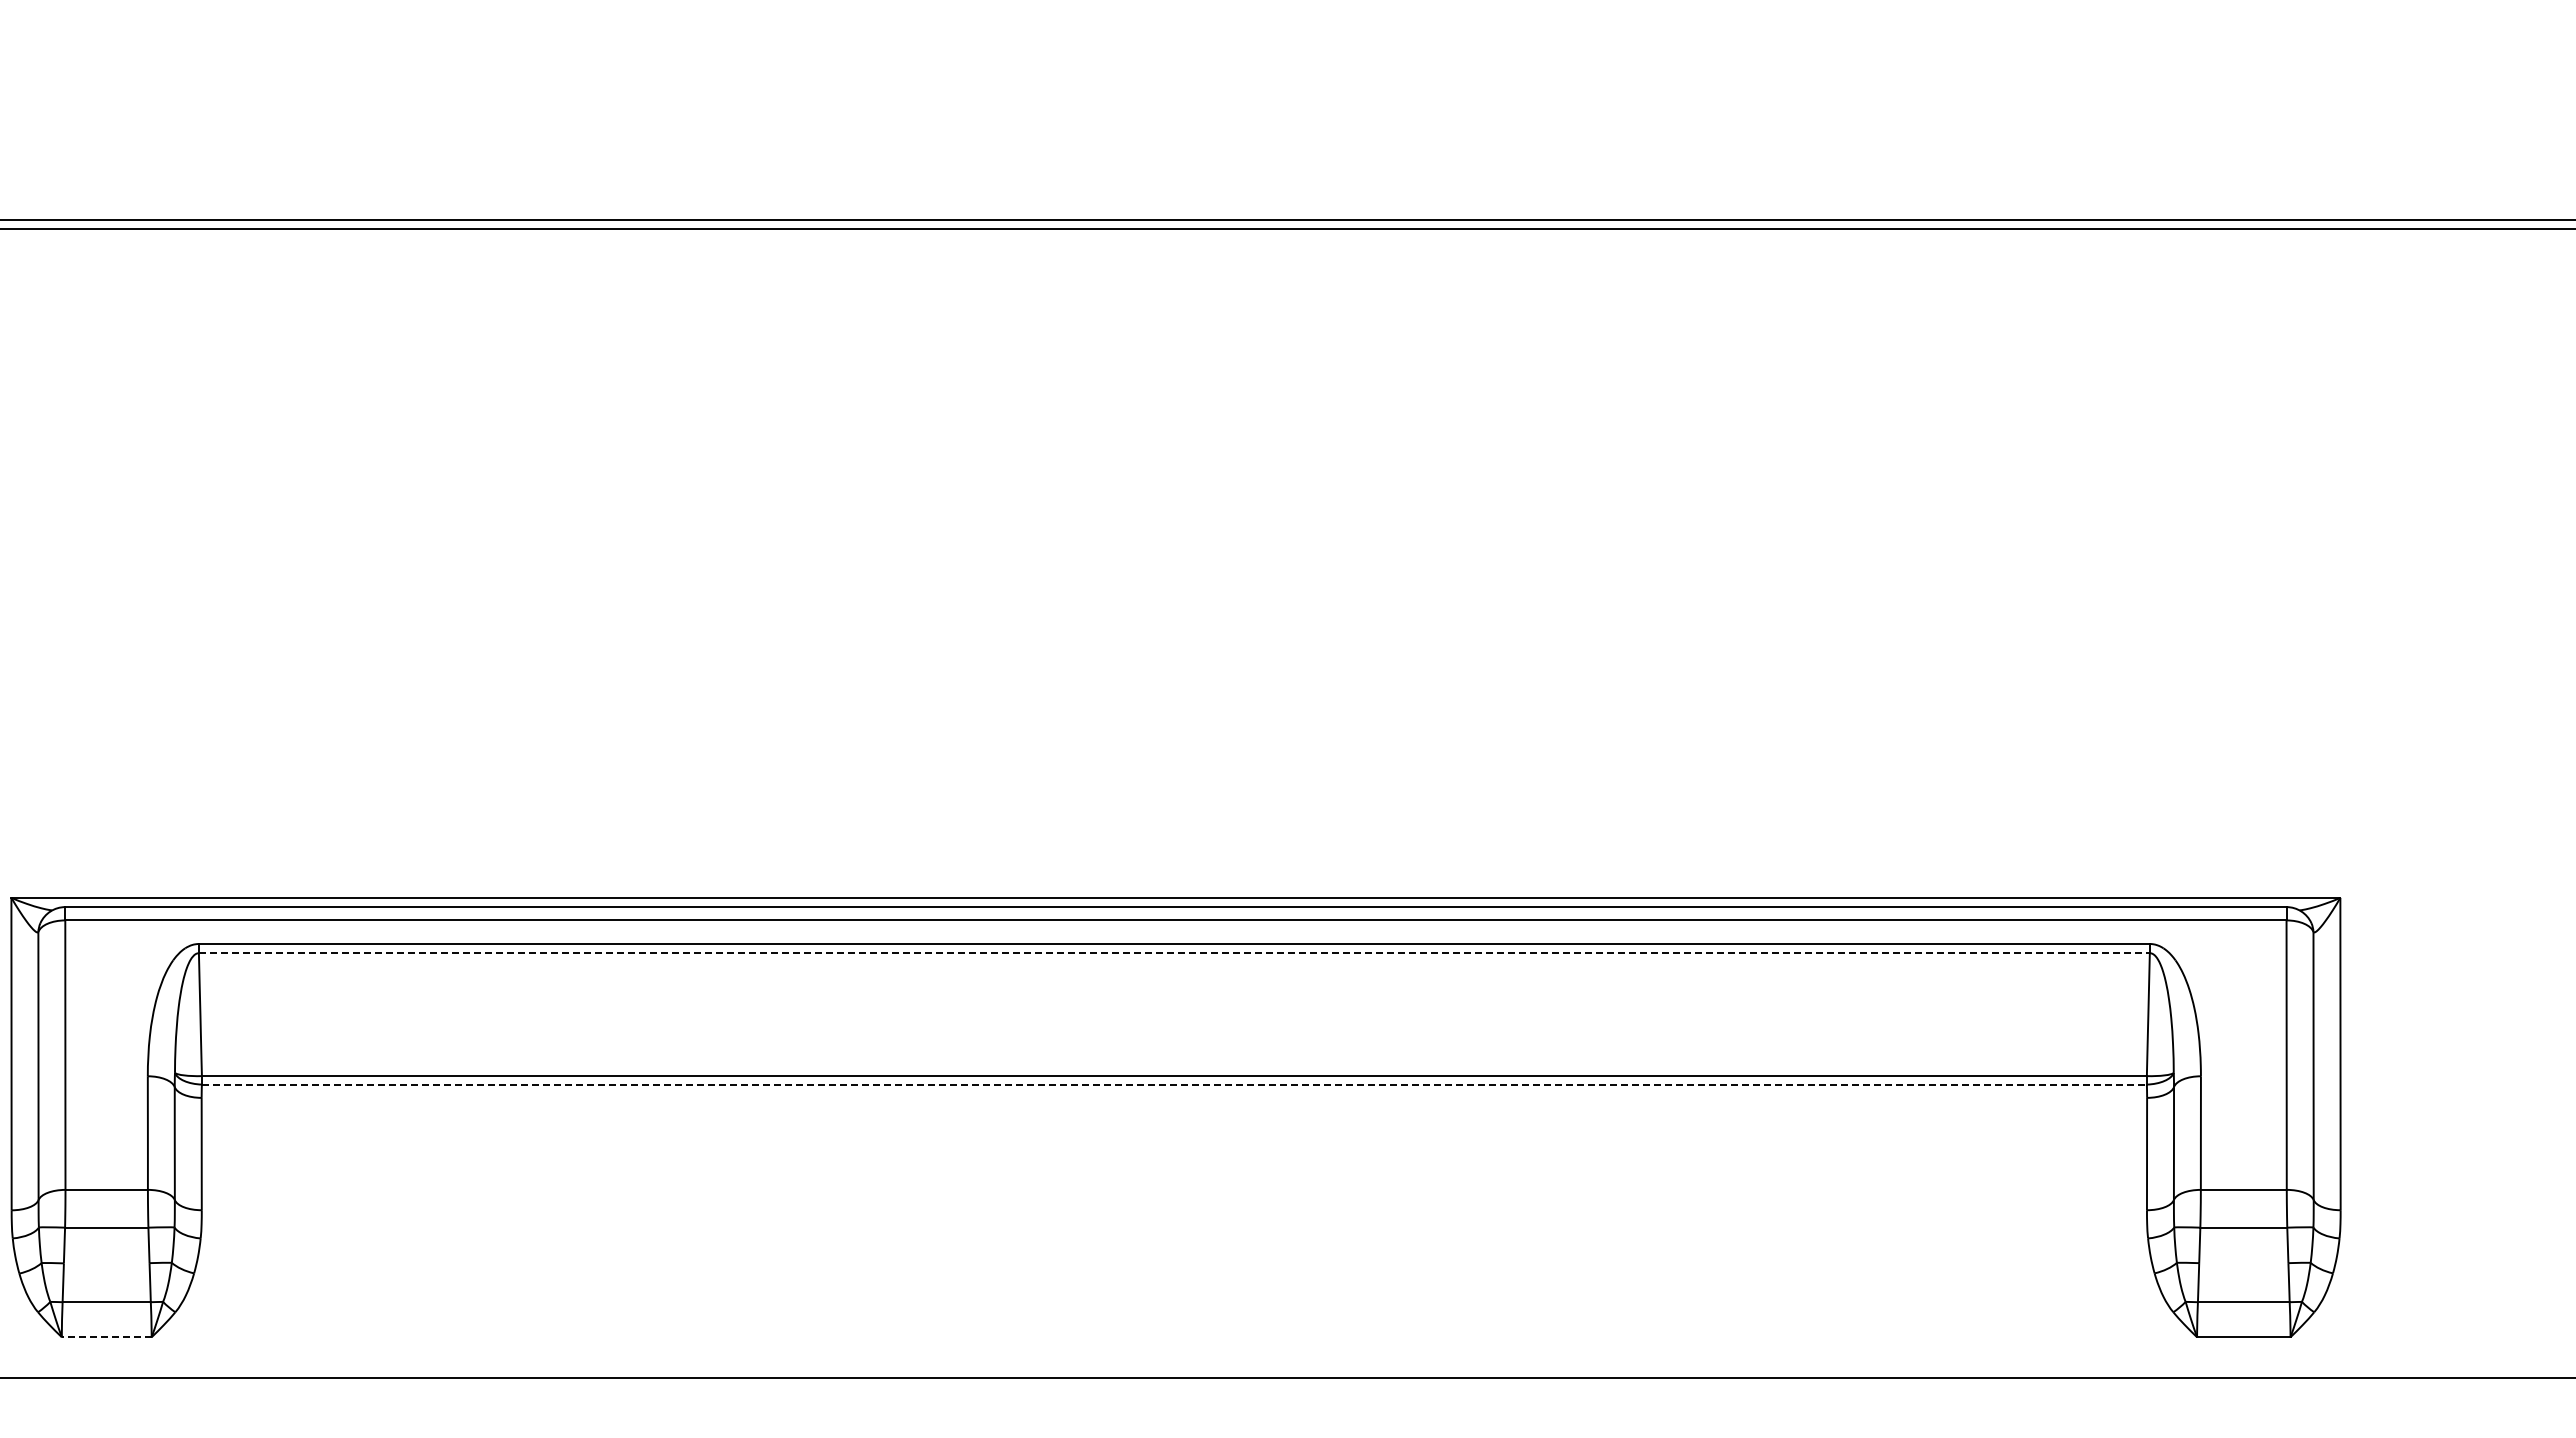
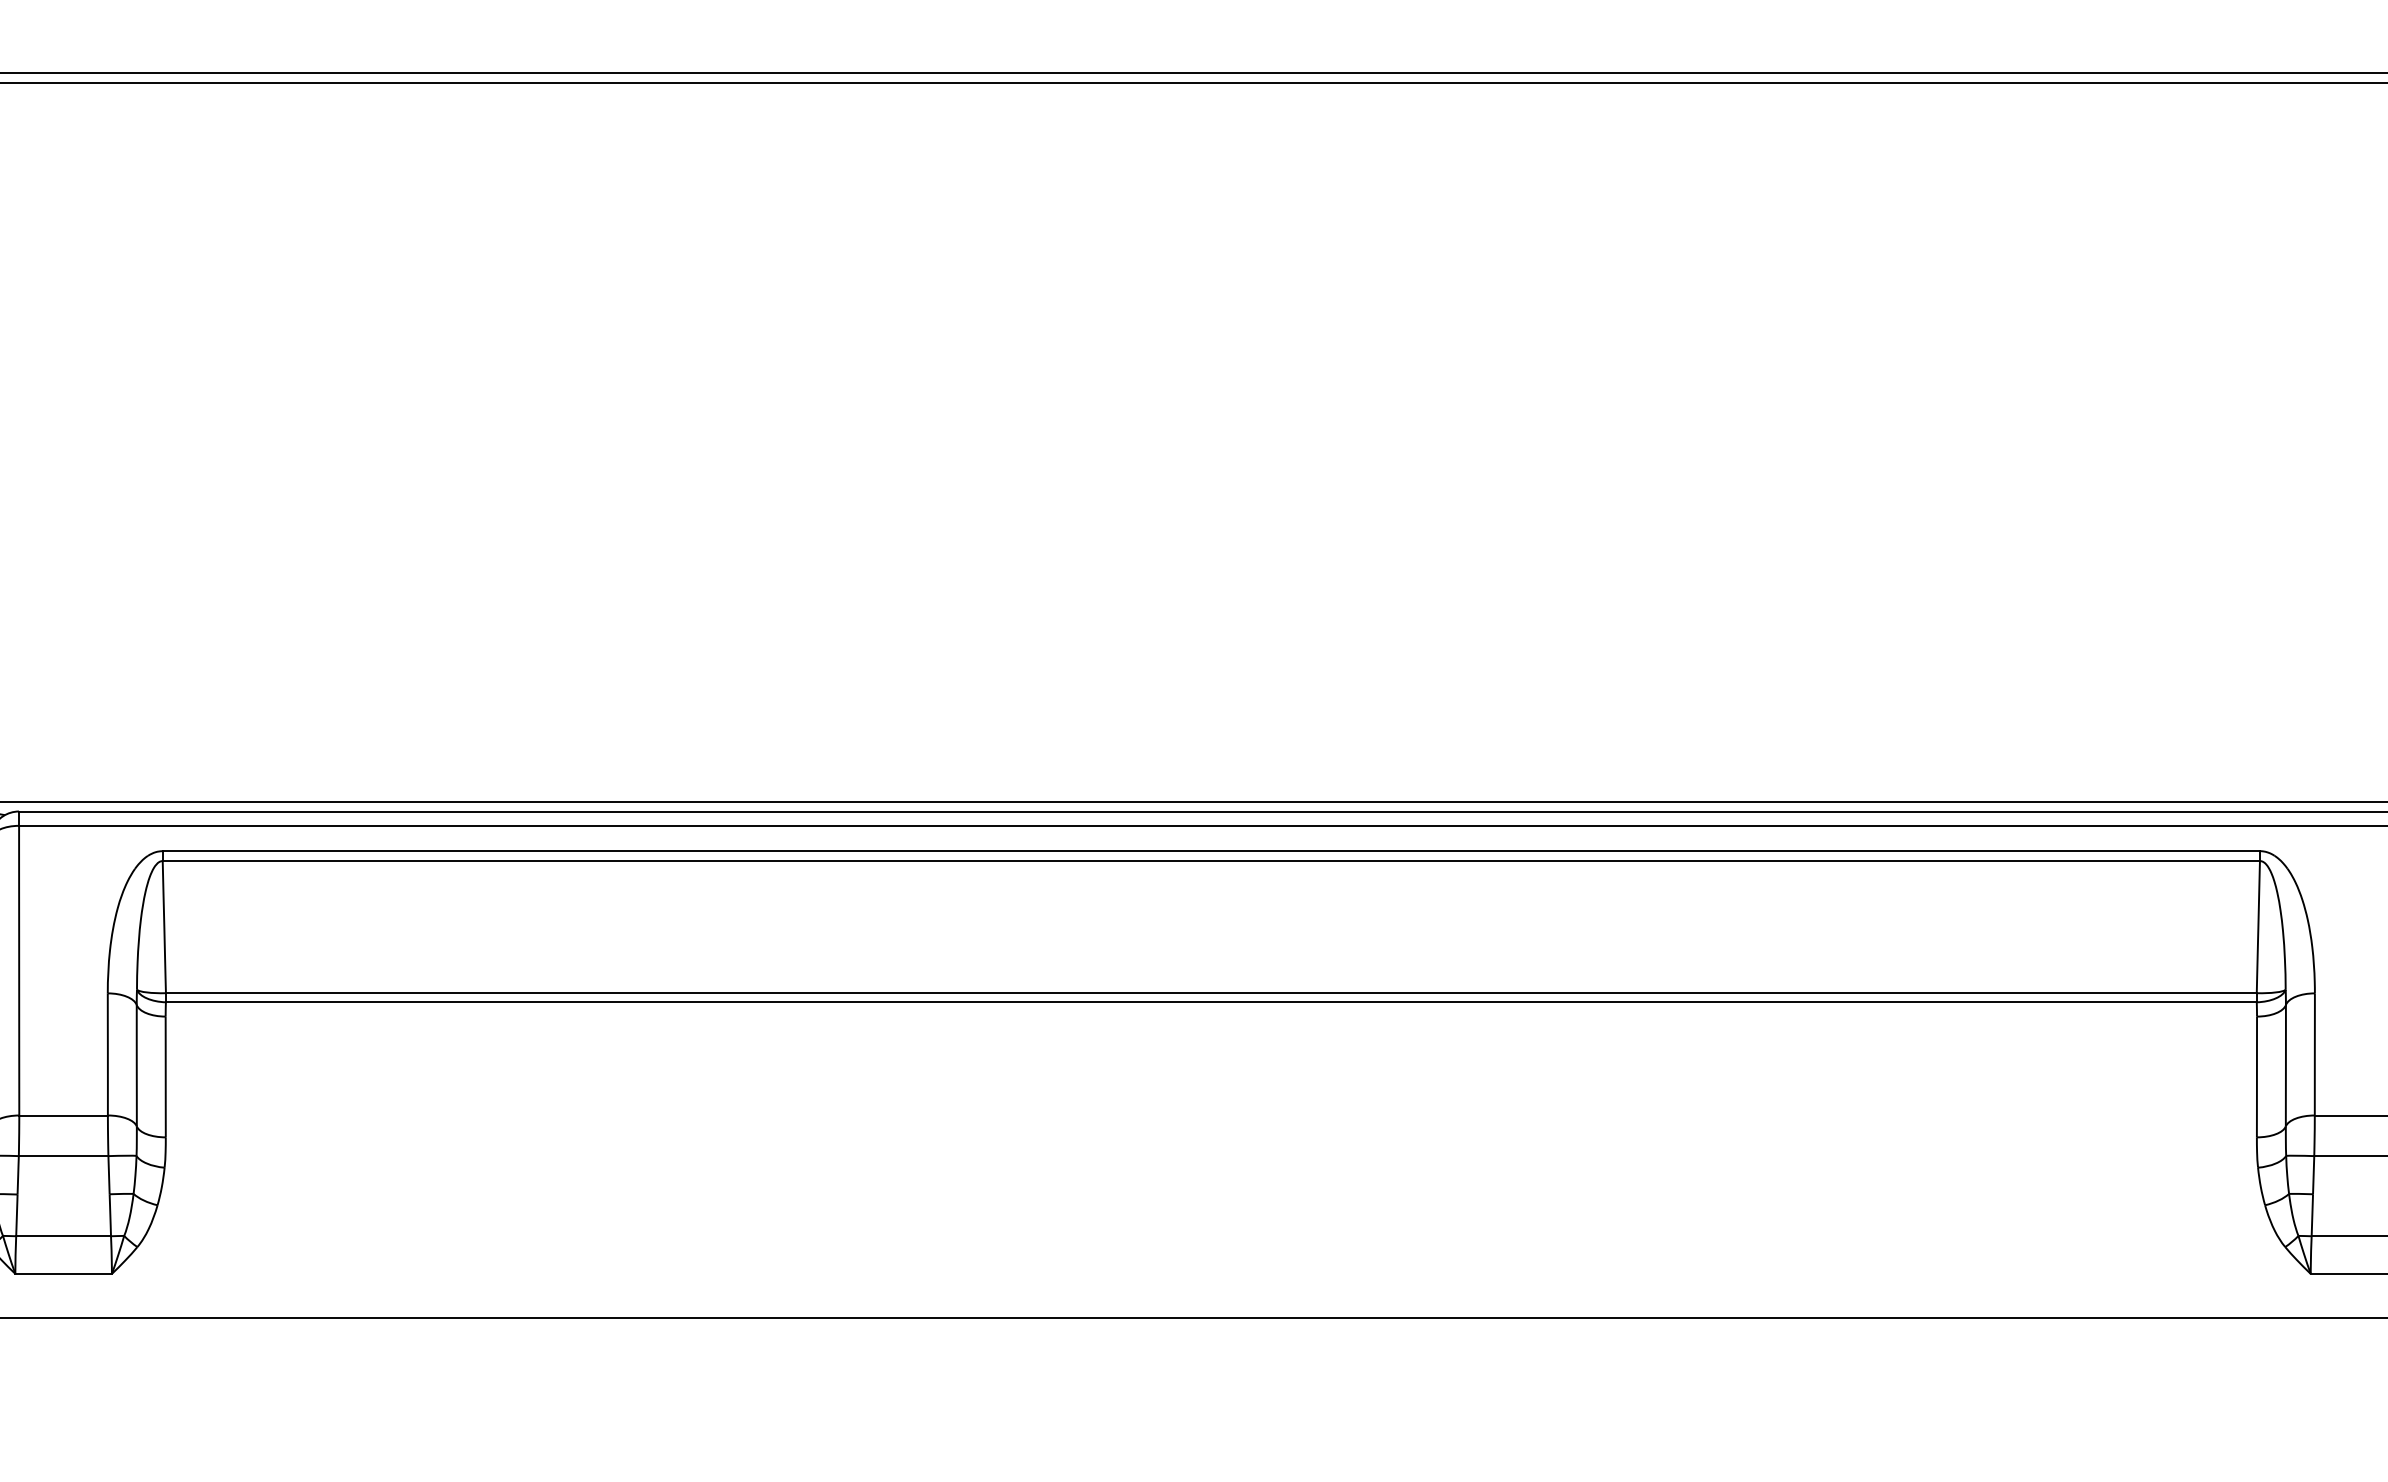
line: (1174, 953) -> (1211, 861), dashed -> solid
line: (1174, 1084) -> (1211, 1002), dashed -> solid
line: (106, 1337) -> (63, 1274), dashed -> solid

